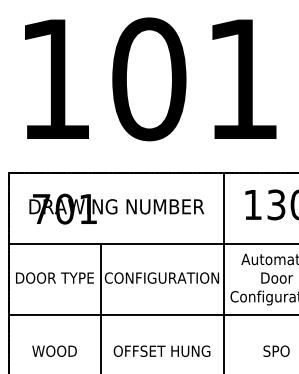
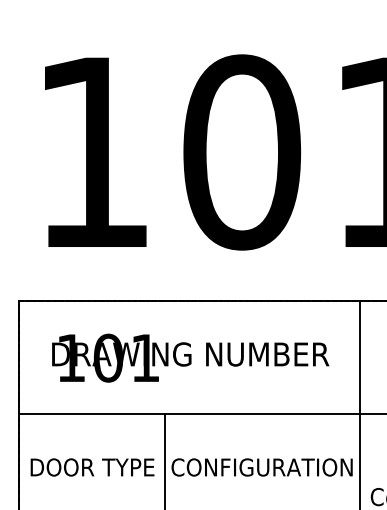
text: (41, 208) -> (71, 357), 701 -> 101

